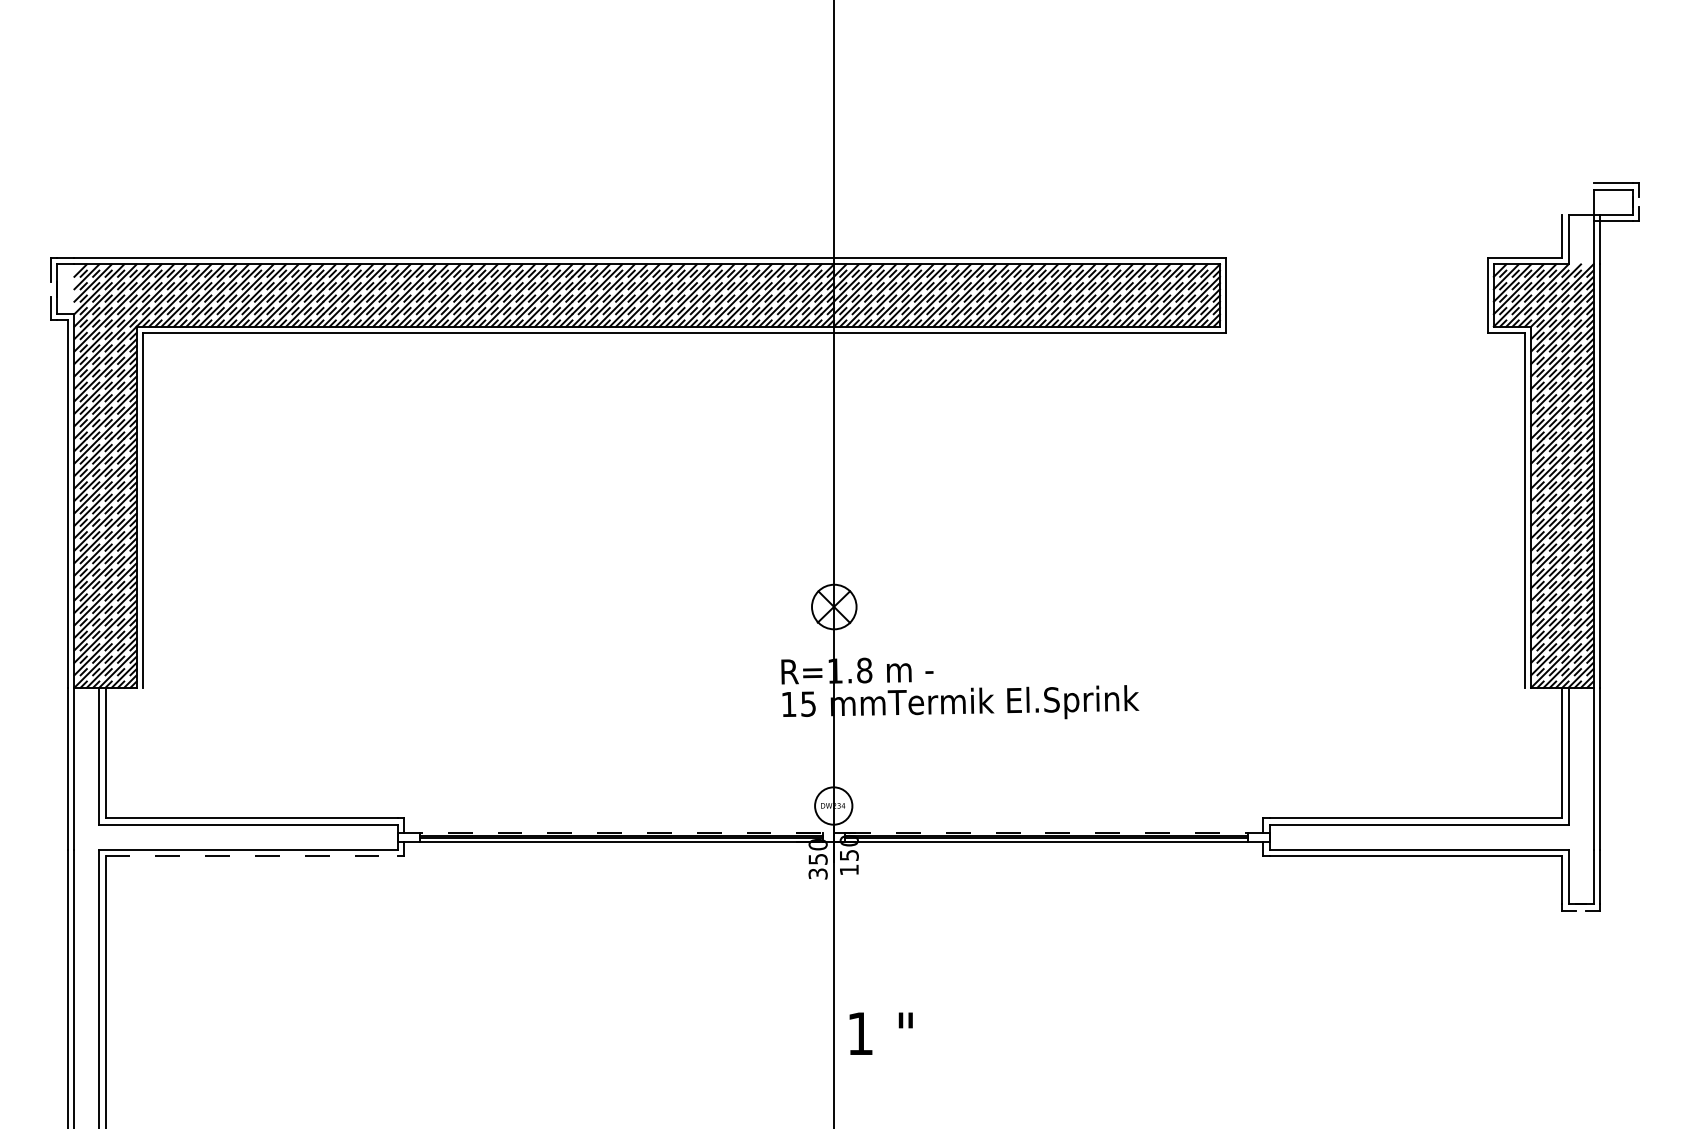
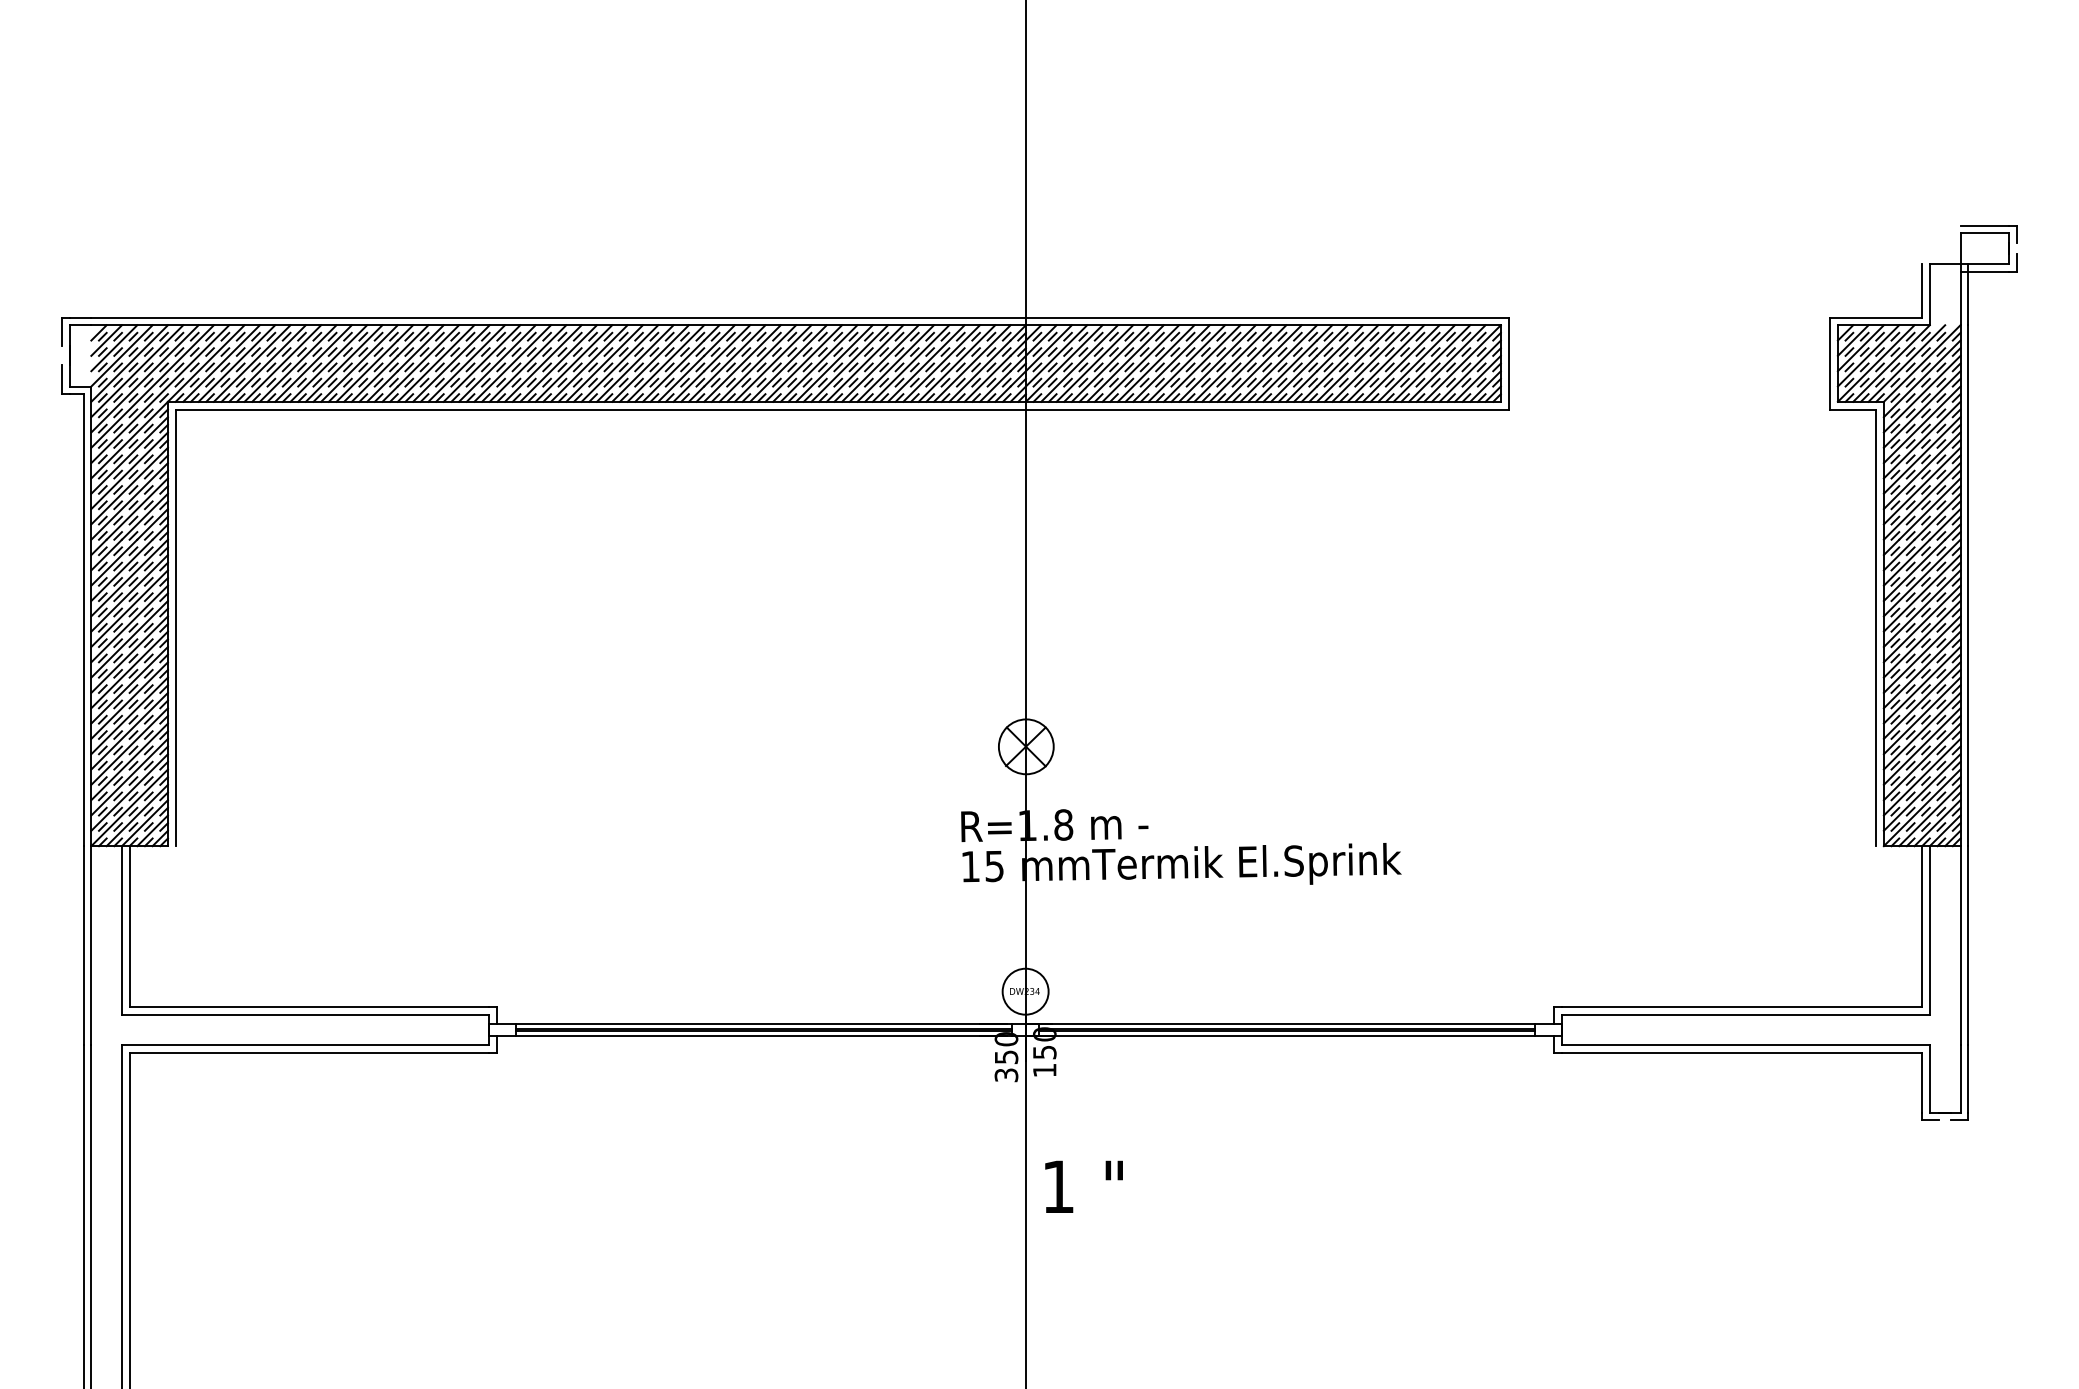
line: (844, 832) -> (1038, 1024), dashed -> solid
line: (251, 855) -> (309, 1052), dashed -> solid
text: (880, 1033) -> (1083, 1186), moved

